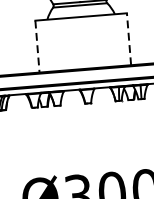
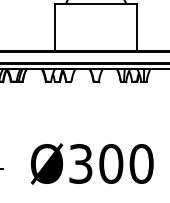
line: (129, 38) -> (137, 26), dashed -> solid
line: (37, 46) -> (55, 27), dashed -> solid

